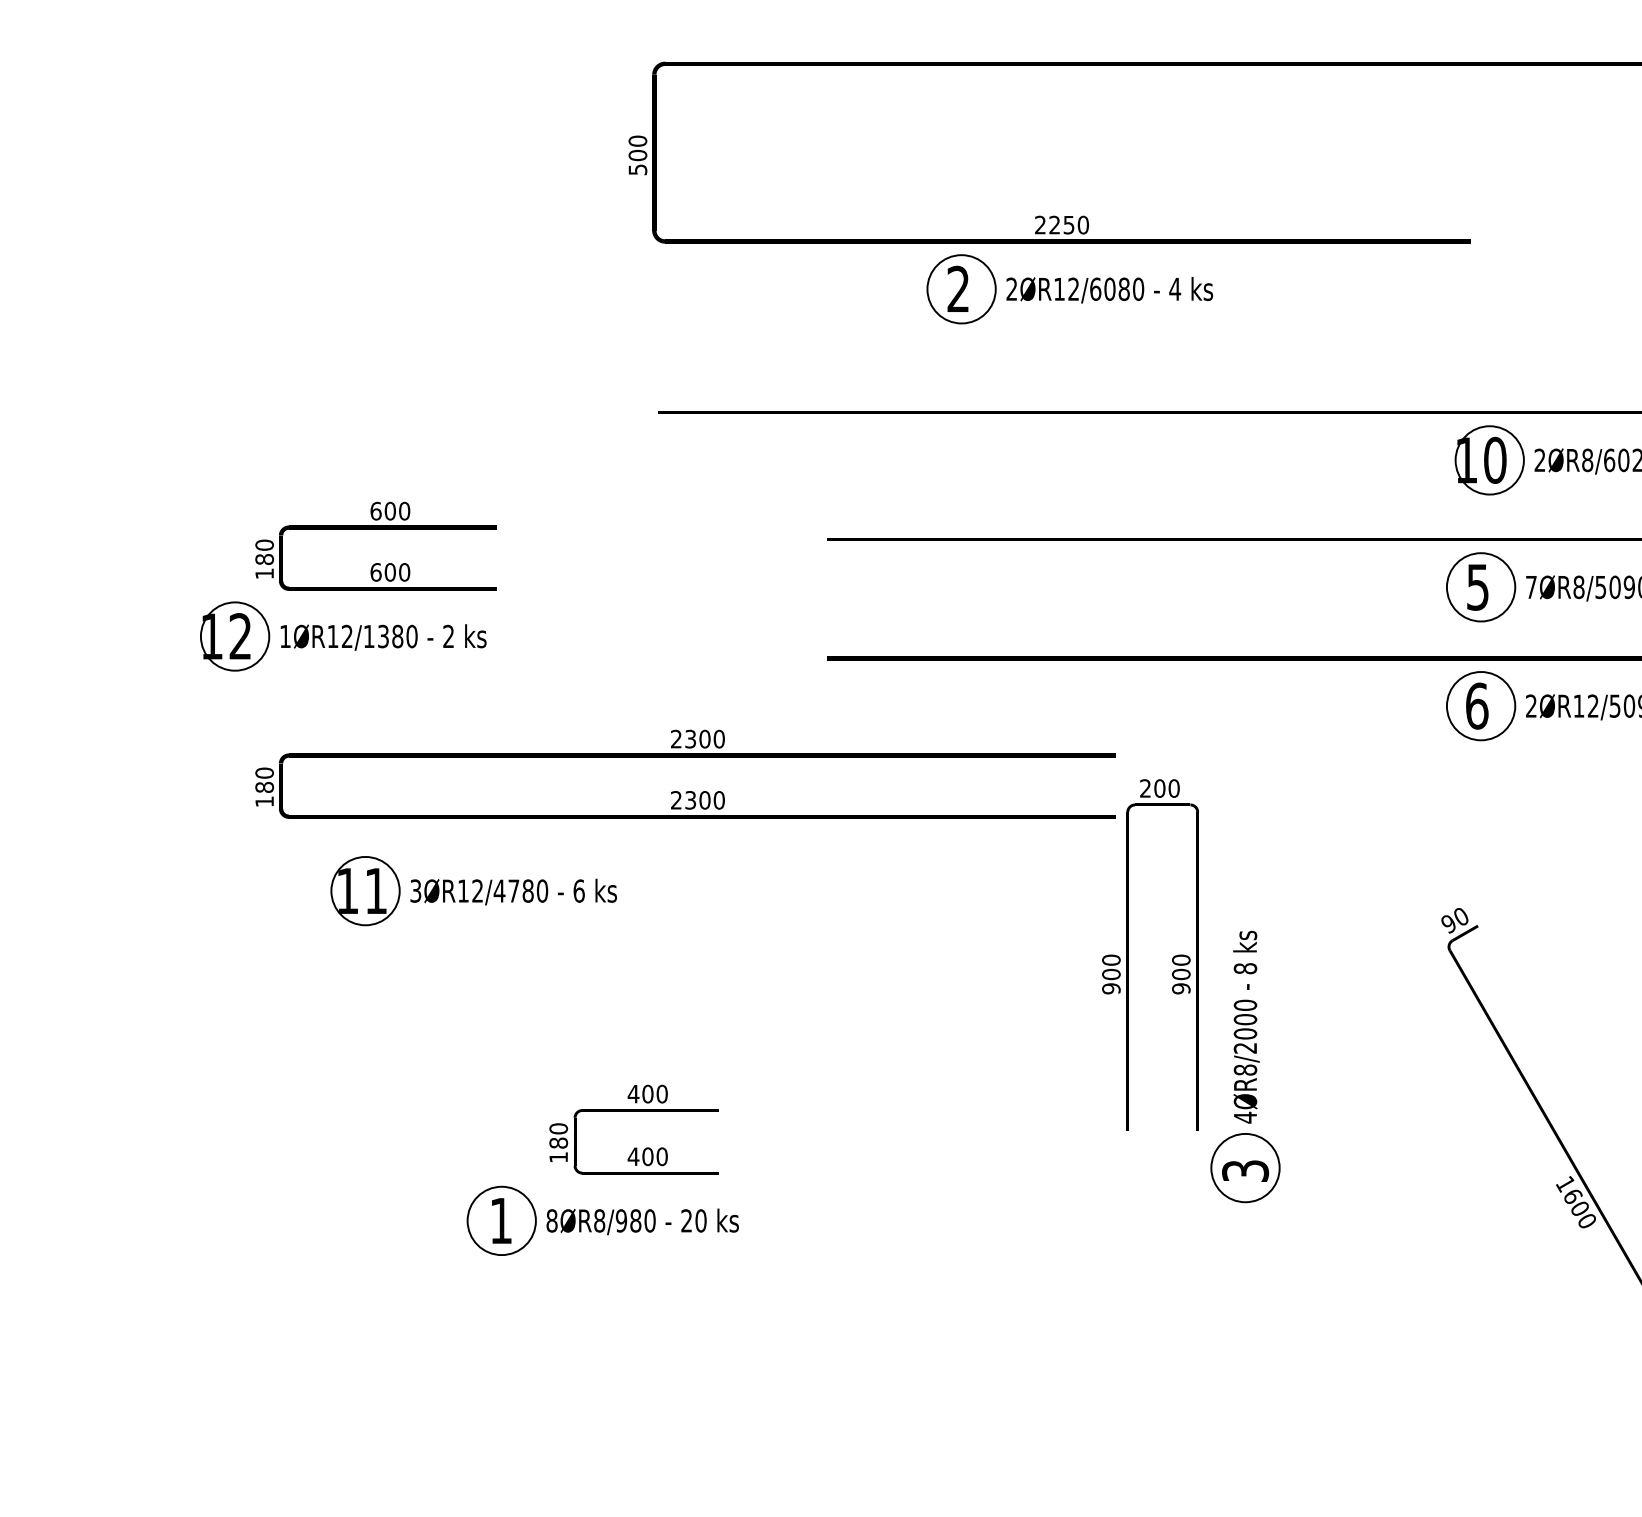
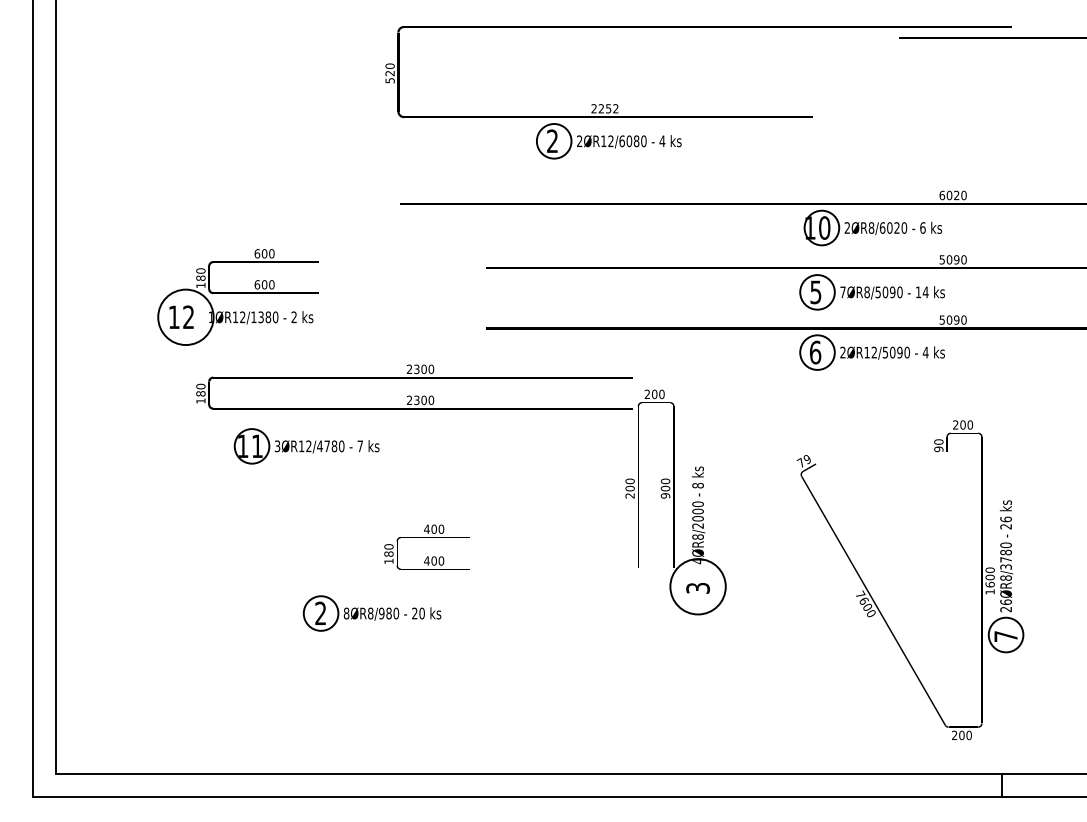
text: (636, 155) -> (389, 73), 500 -> 520
text: (1082, 224) -> (615, 108), 2250 -> 2252
circle: (234, 636) -> (185, 317), size x1.6
text: (579, 891) -> (360, 446), 6 -> 7
text: (1453, 922) -> (803, 462), 90 -> 79
text: (1110, 988) -> (629, 495), 900 -> 200
text: (632, 1128) -> (426, 546), moved
circle: (1244, 1167) -> (697, 586), size x1.6
text: (1565, 1183) -> (860, 594), 1600 -> 7600
text: (500, 1218) -> (320, 612), 1 -> 2

